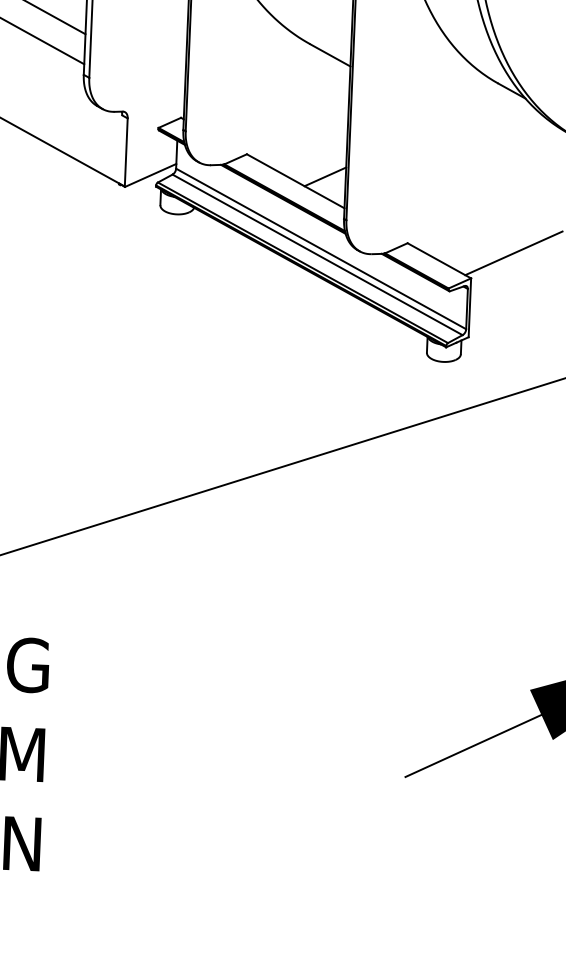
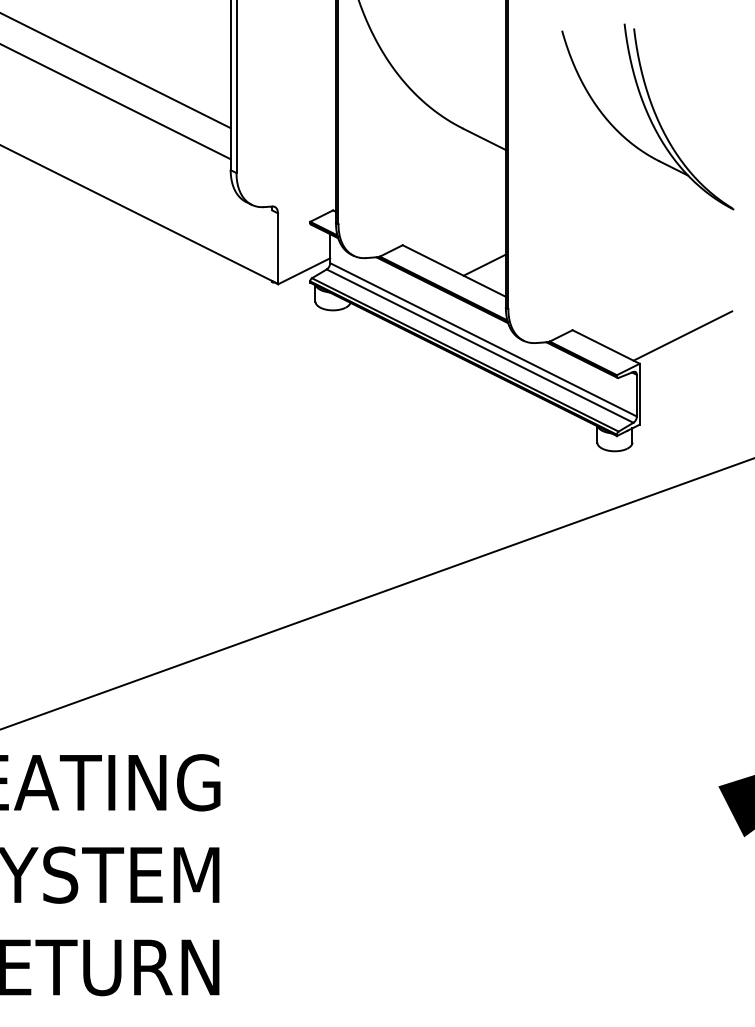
line: (473, 745) -> (662, 846), removed

